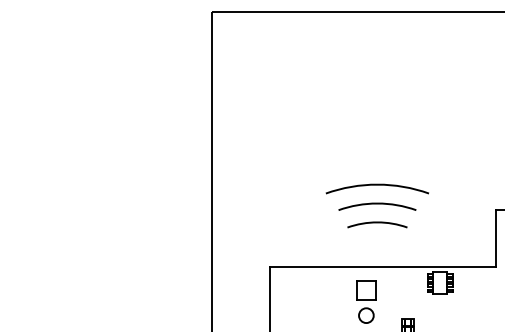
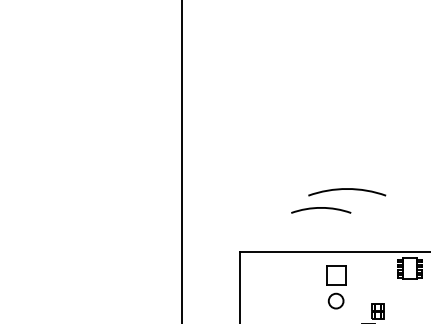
arc: (376, 185) -> (346, 170), removed
arc: (377, 223) -> (321, 208), moved

